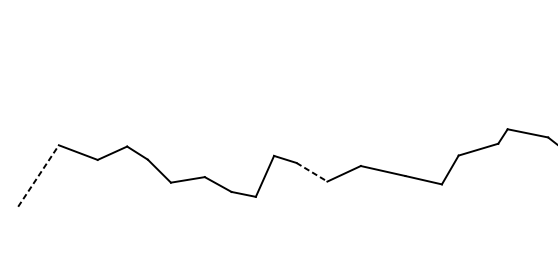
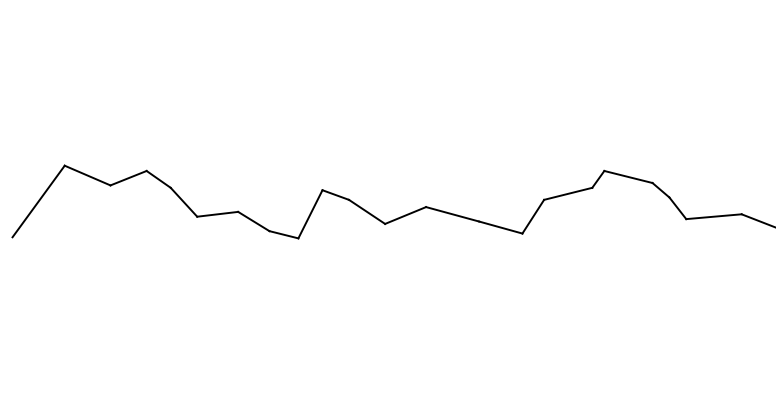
line: (312, 171) -> (367, 211), dashed -> solid
line: (38, 176) -> (38, 201), dashed -> solid

